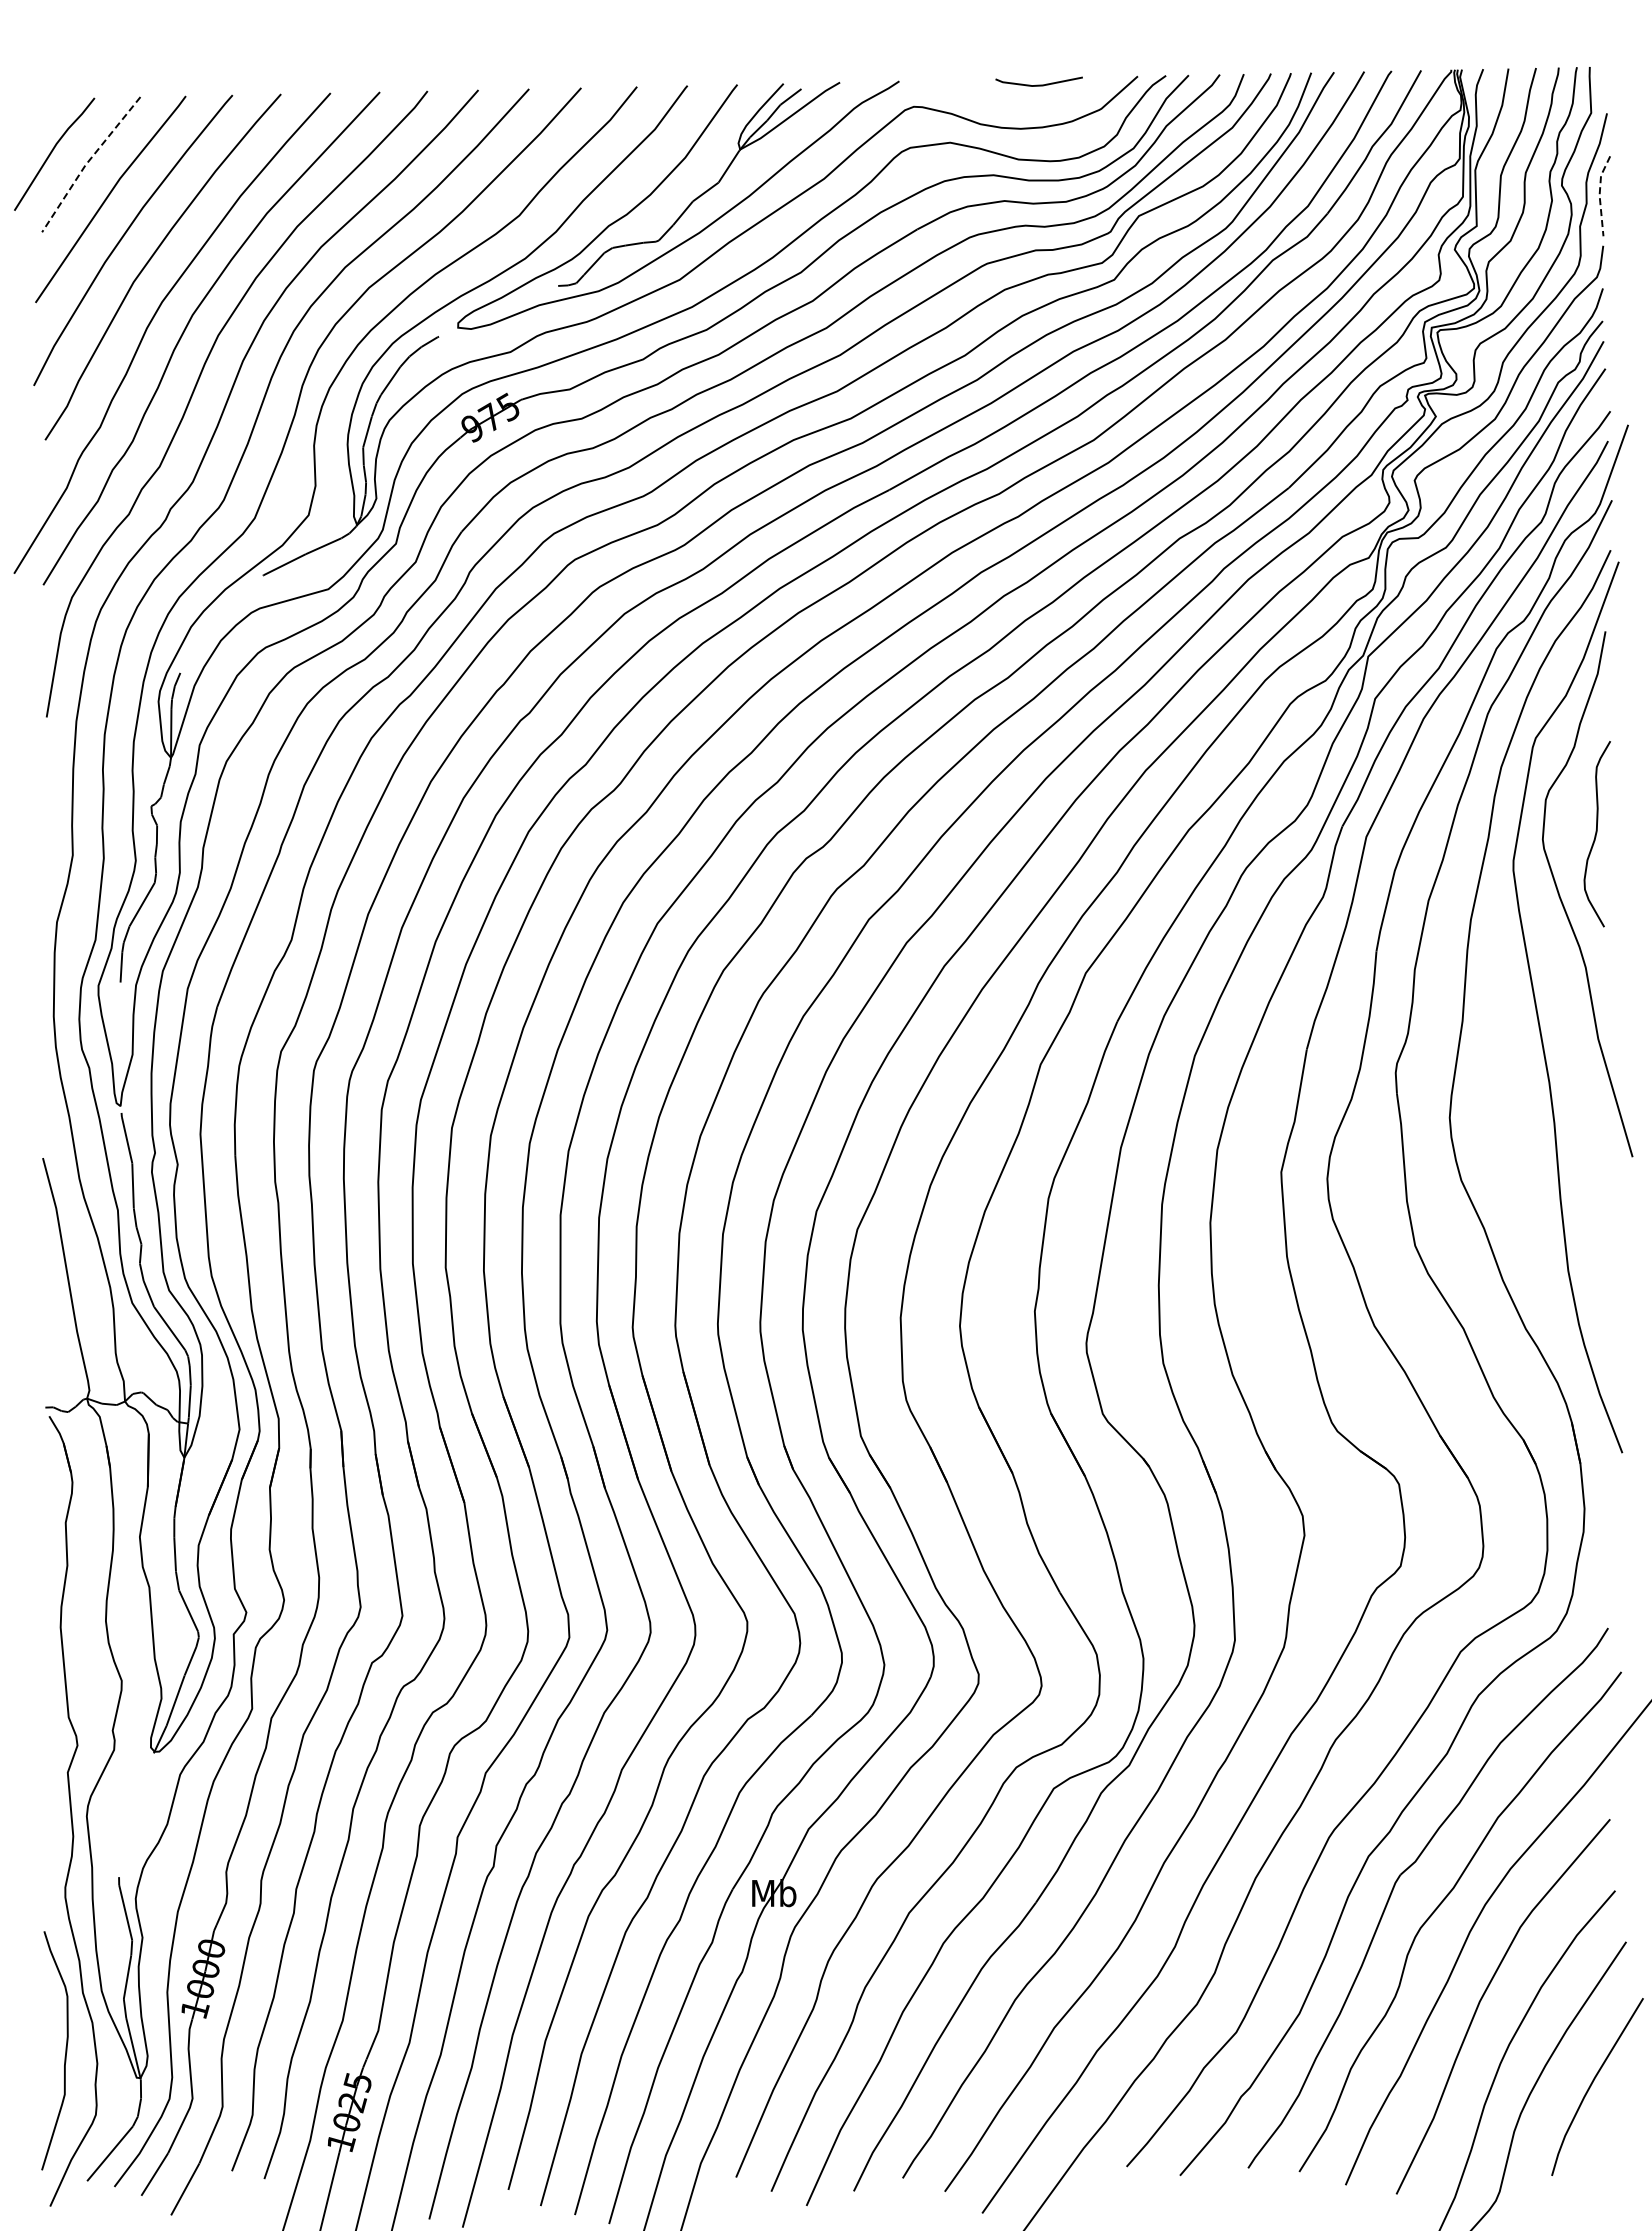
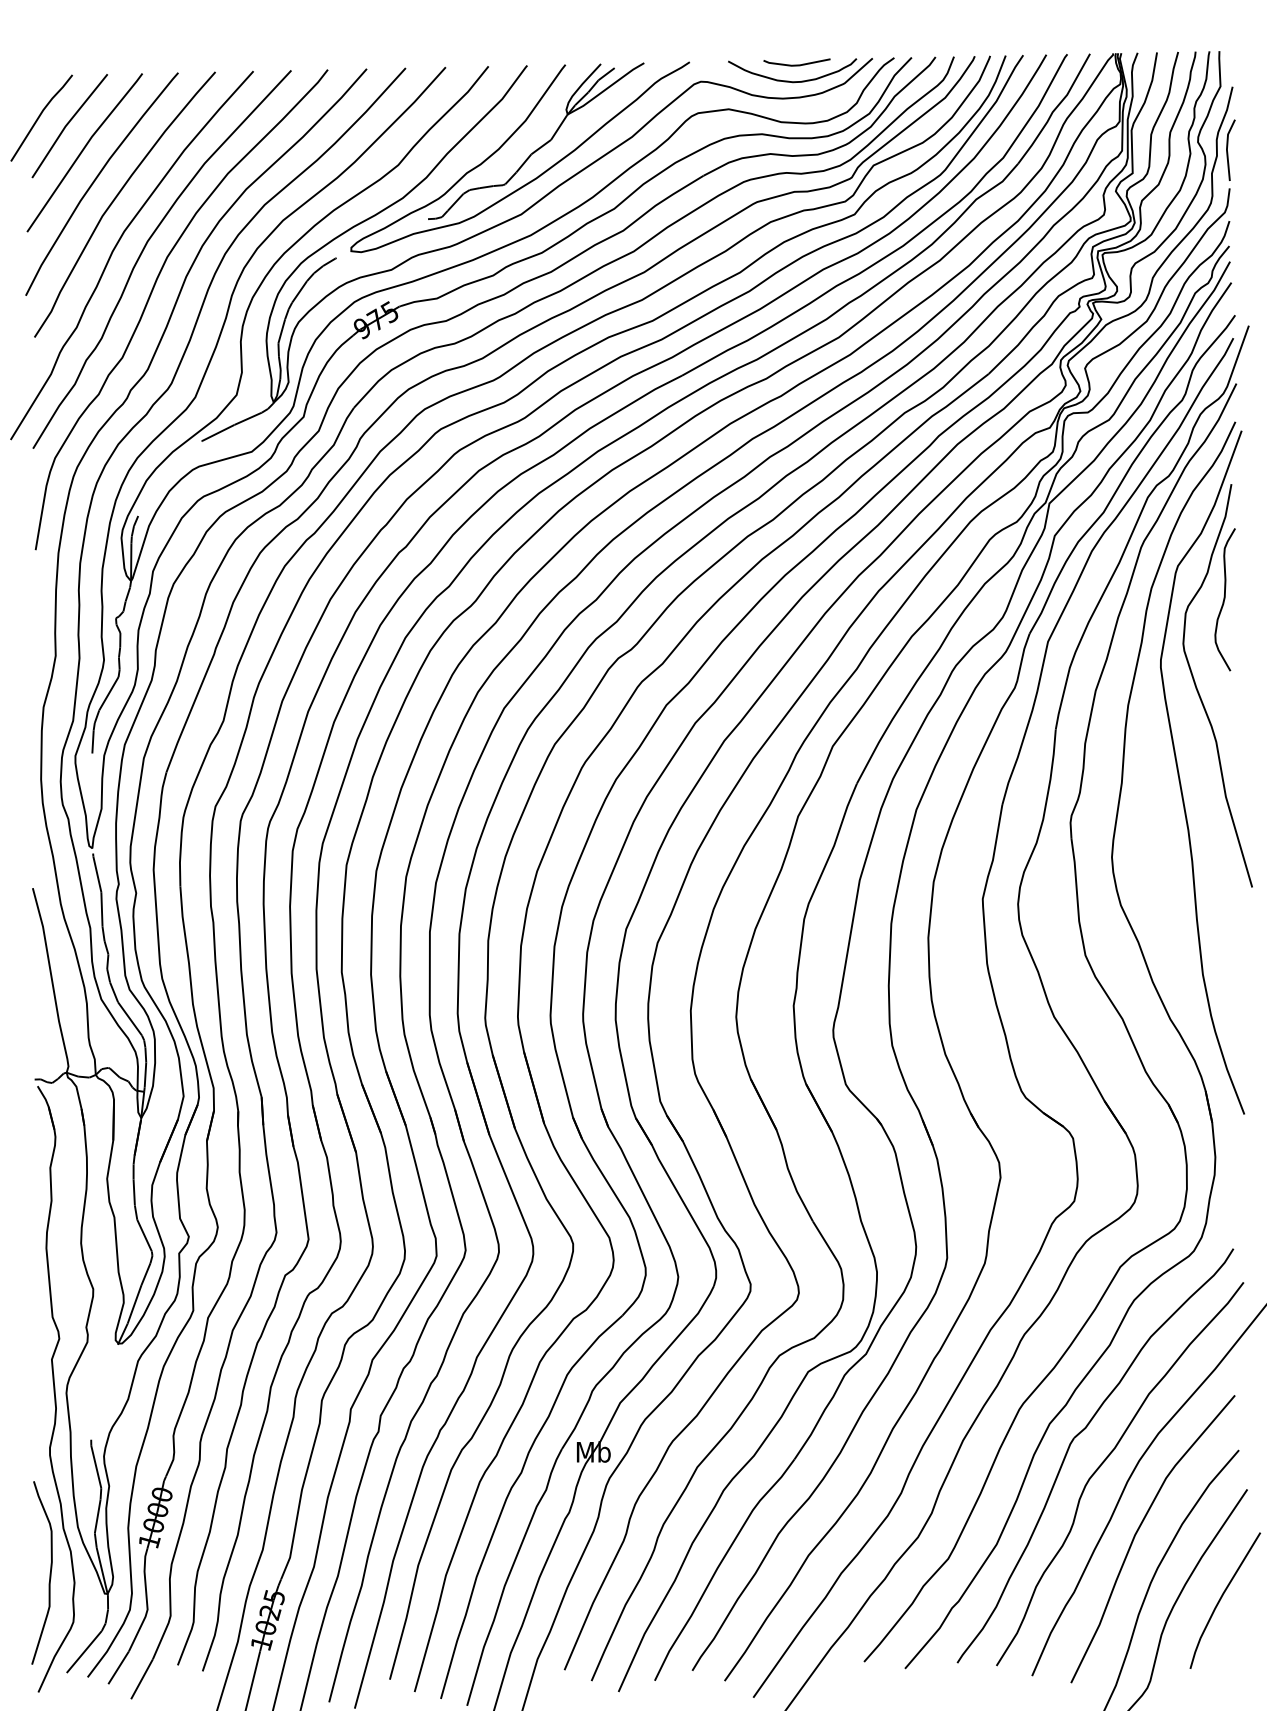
curve: (1033, 106) -> (792, 81), added
line: (87, 162) -> (66, 124), dashed -> solid
line: (1599, 195) -> (1226, 149), dashed -> solid
curve: (1596, 834) -> (1224, 600), moved

